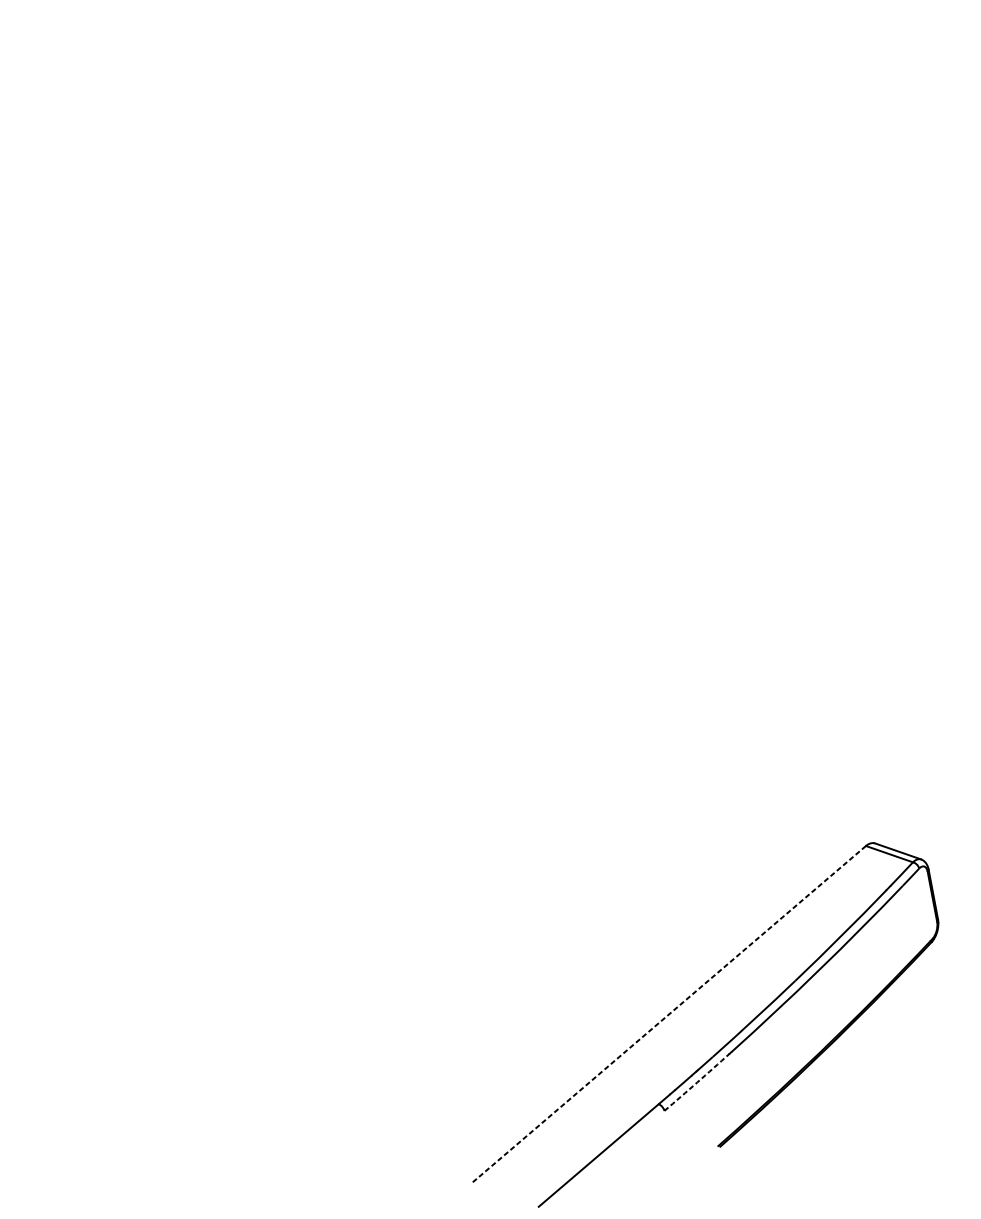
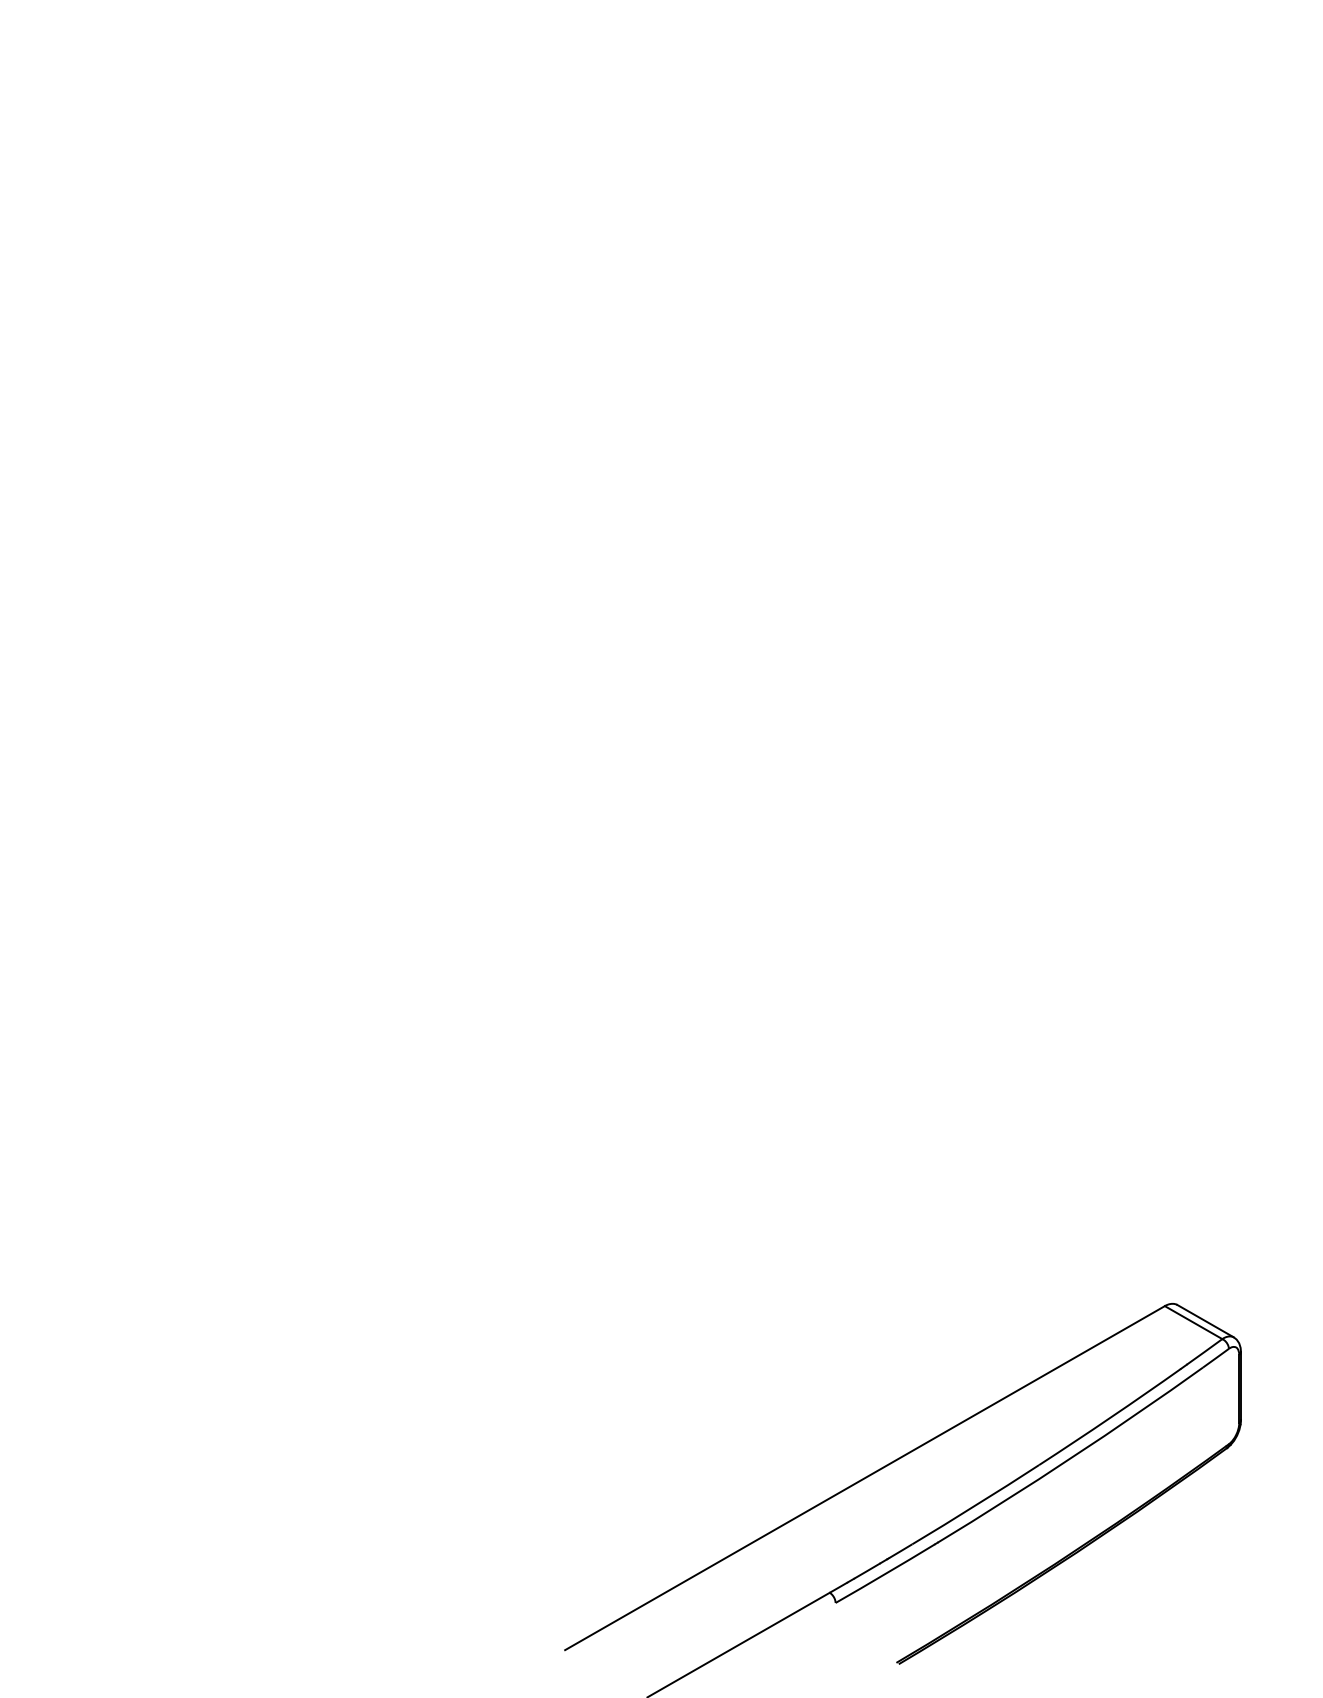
line: (668, 1015) -> (864, 1478), dashed -> solid
arc: (697, 1082) -> (885, 1573), dashed -> solid

